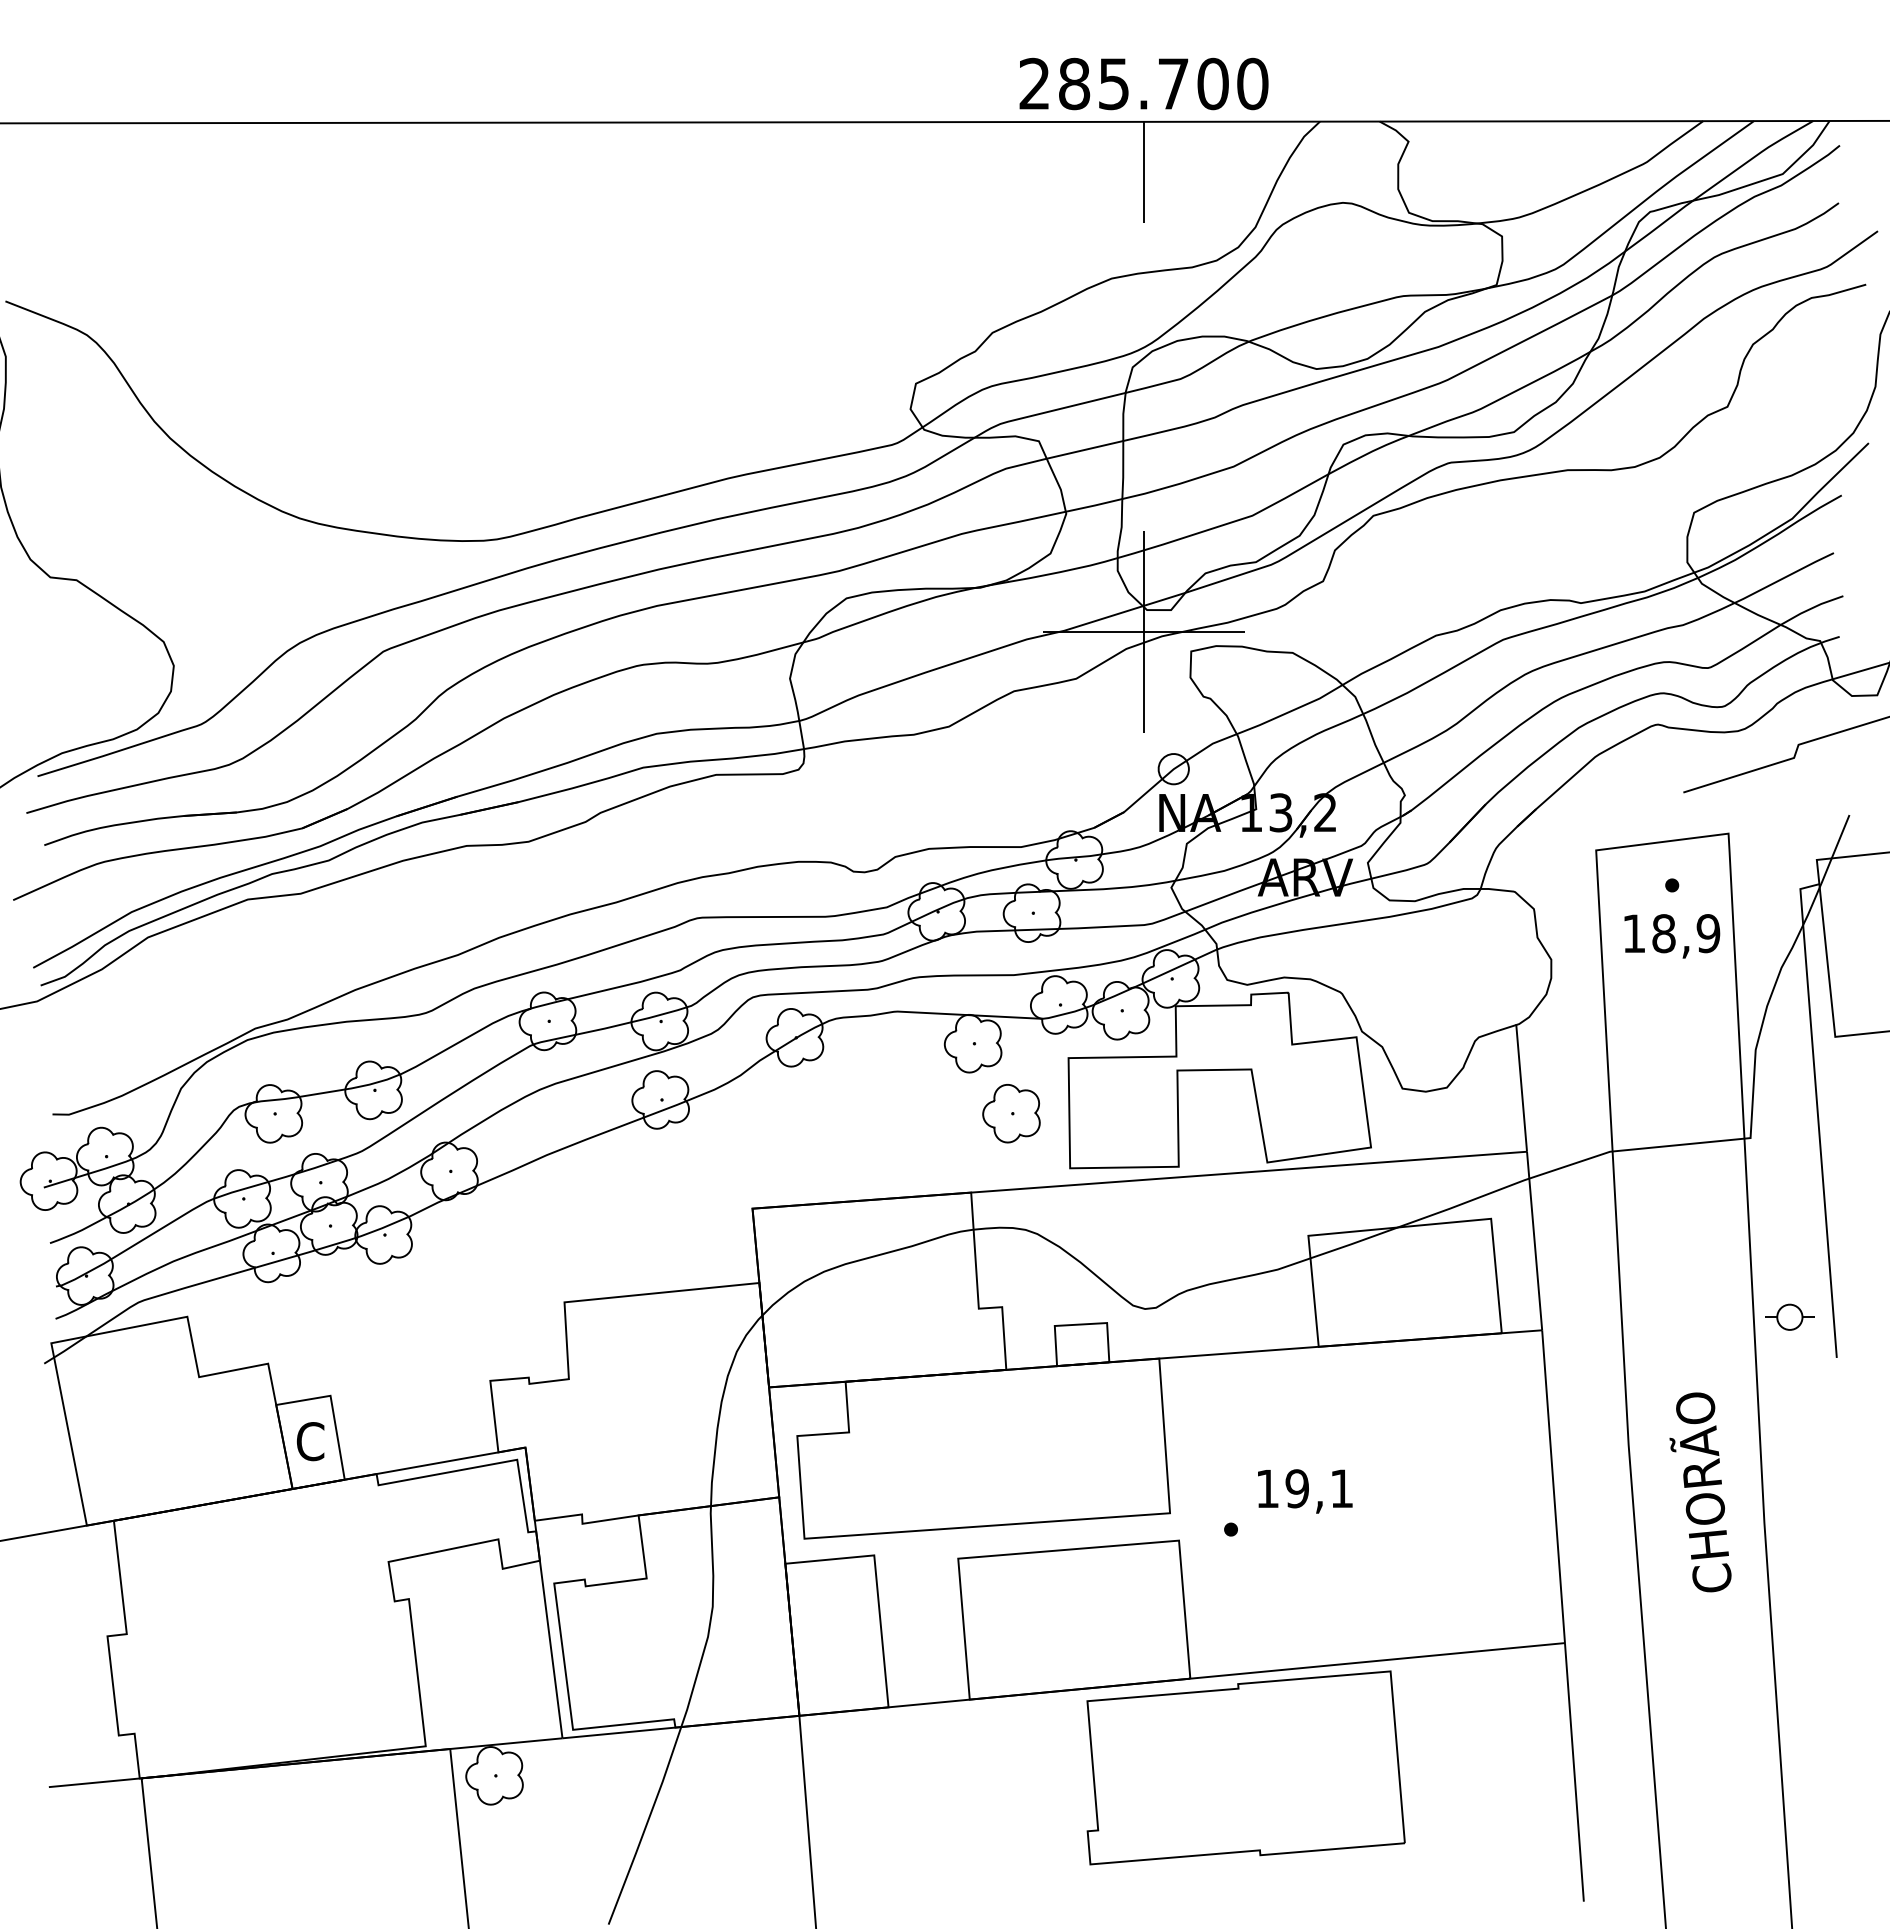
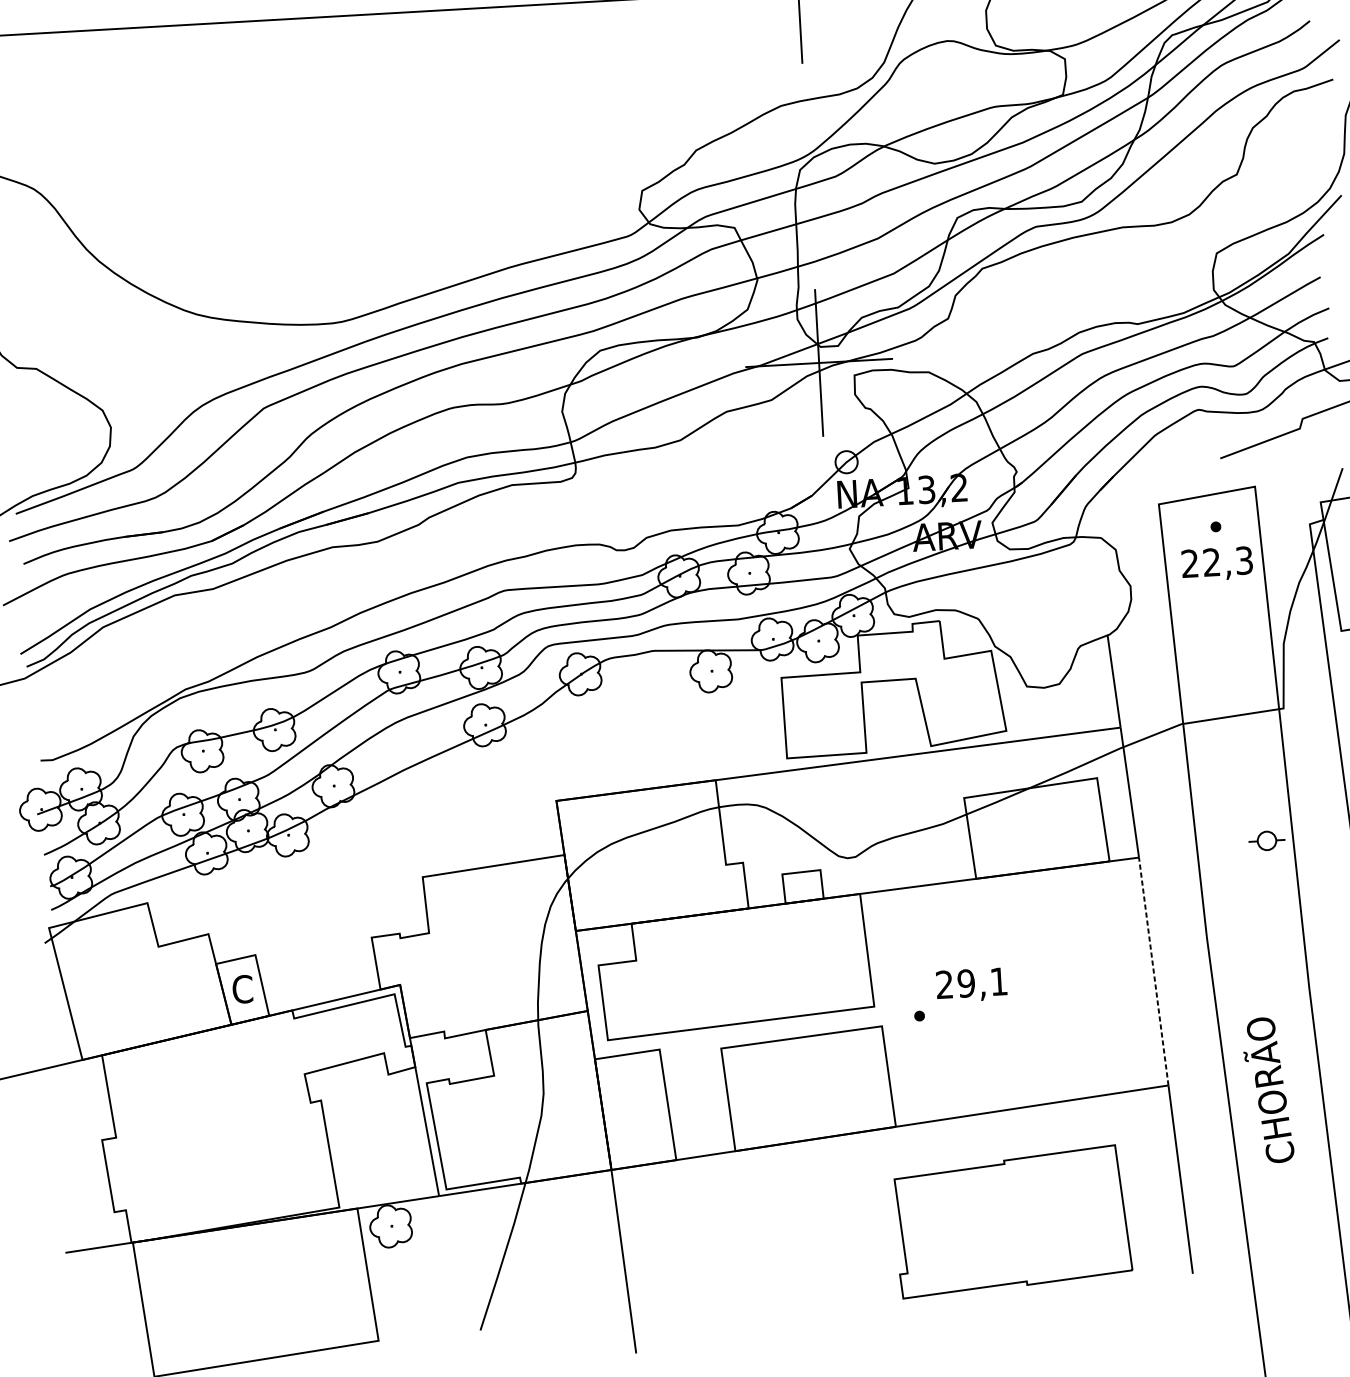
text: (1671, 933) -> (1217, 562), 18,9 -> 22,3
part: (1011, 1113) -> (741, 720), removed
part: (1789, 1316) -> (1266, 840), moved
line: (1553, 1486) -> (1153, 971), solid -> dashed
text: (1267, 1488) -> (944, 984), 19,1 -> 29,1
text: (1700, 1492) -> (1268, 1090), moved
part: (1245, 1767) -> (1012, 1221), moved

